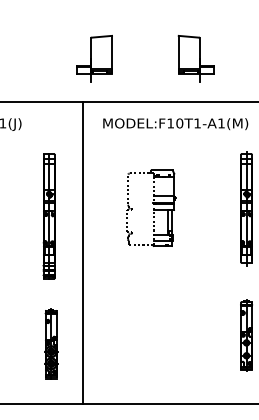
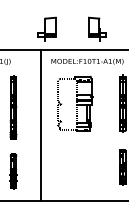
part: (151, 207) -> (75, 103), size x1.43
part: (49, 216) -> (13, 107), moved
part: (51, 344) -> (13, 171), moved

